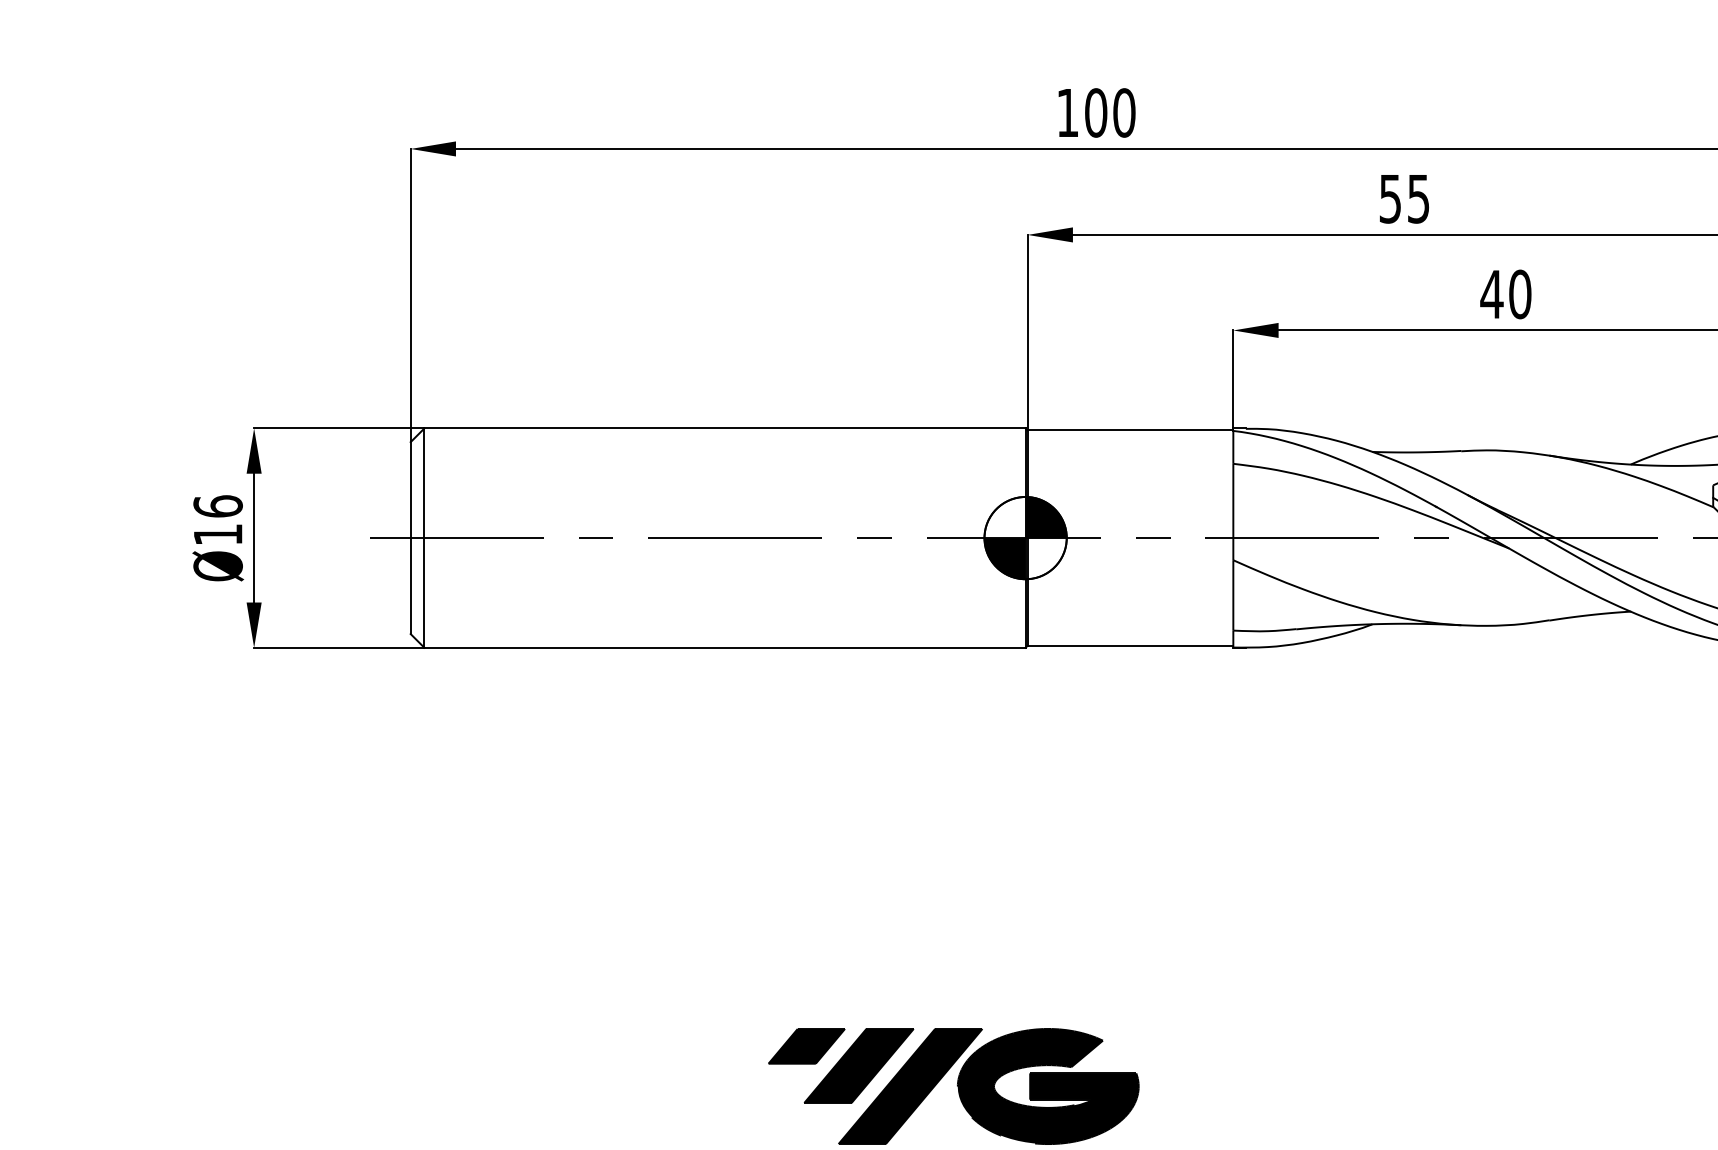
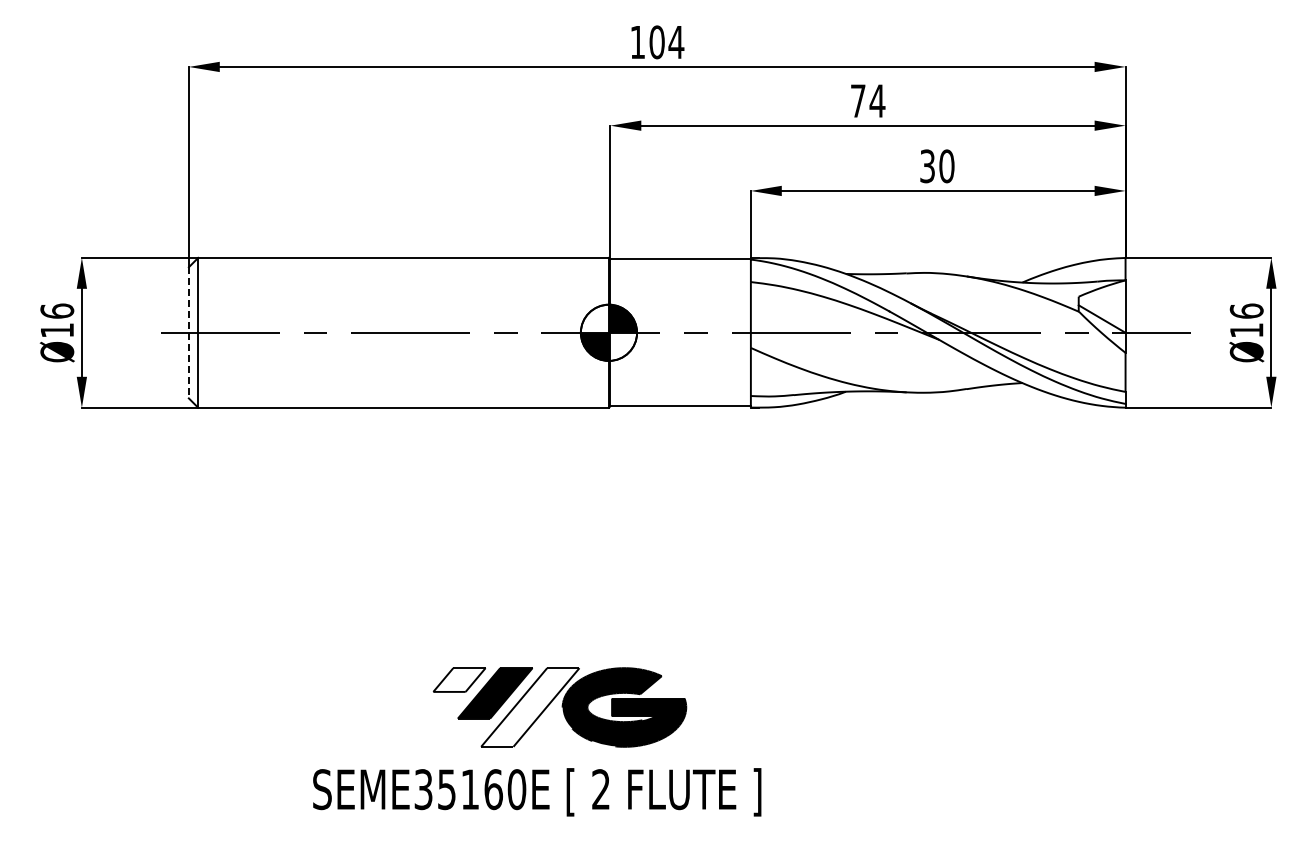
text: (1124, 113) -> (676, 42), 100 -> 104
text: (1405, 199) -> (868, 101), 55 -> 74
text: (1491, 294) -> (927, 166), 40 -> 30
line: (410, 537) -> (188, 332), solid -> dashed
fill: (806, 1045) -> (459, 679), removed
fill: (910, 1086) -> (530, 707), removed

